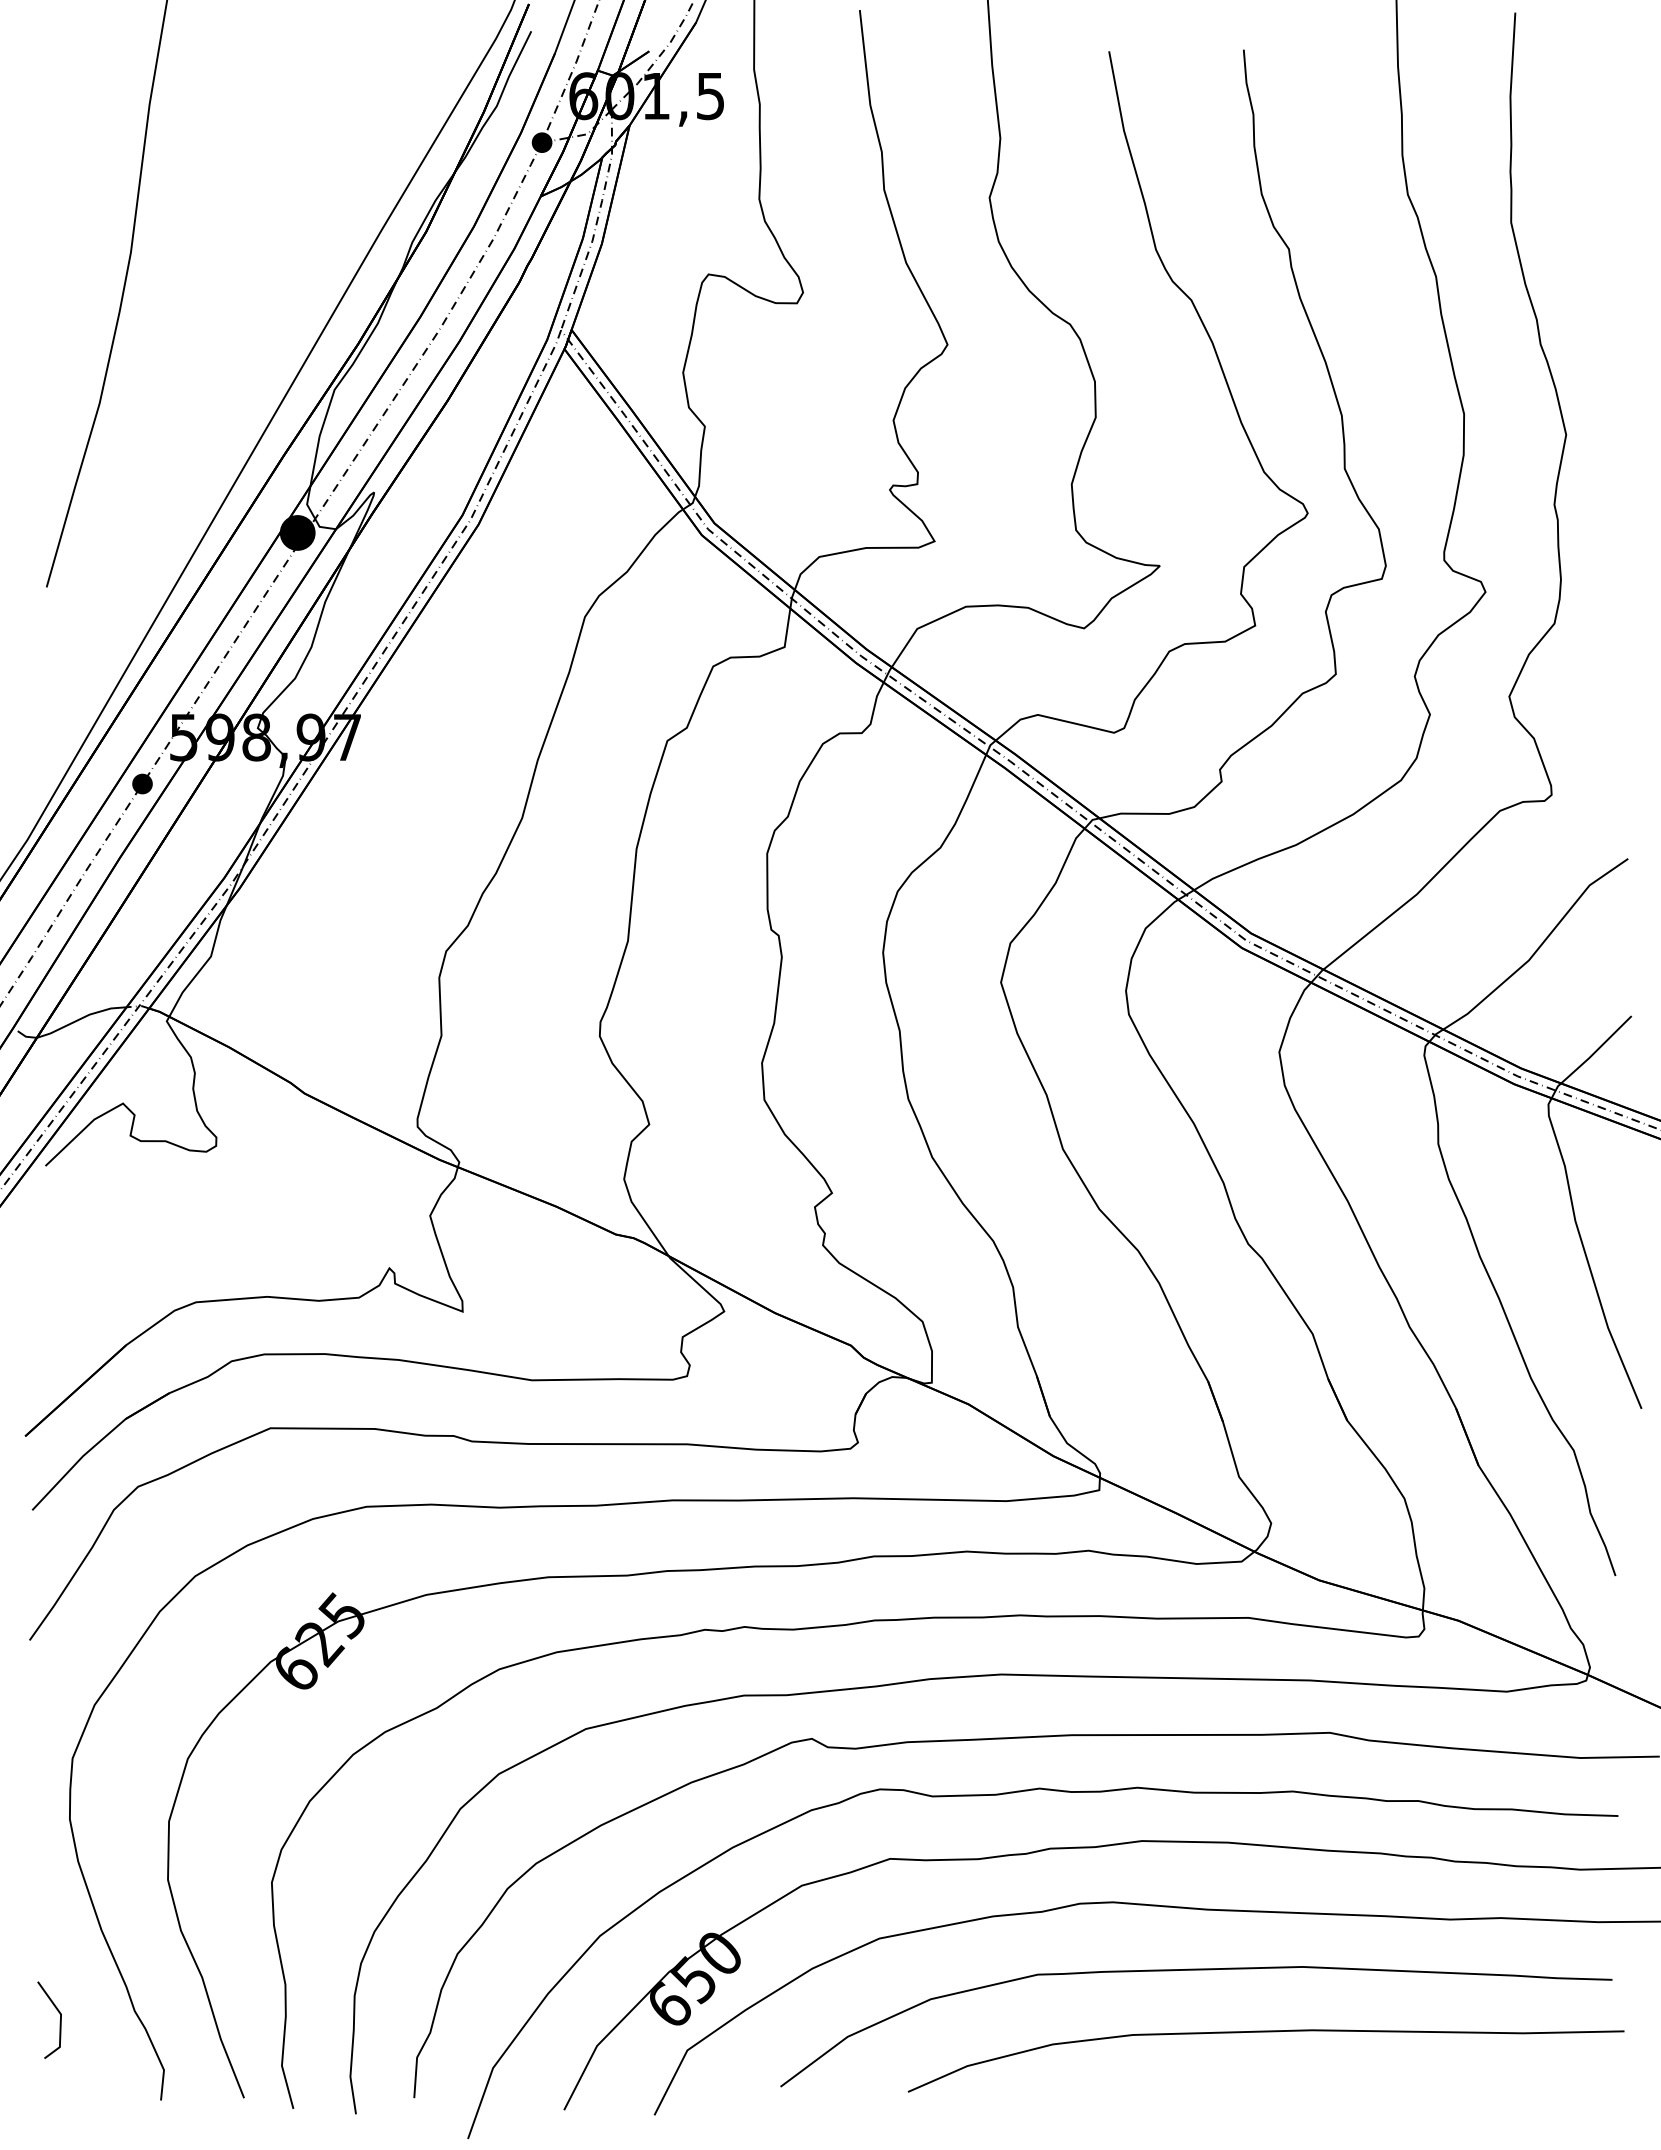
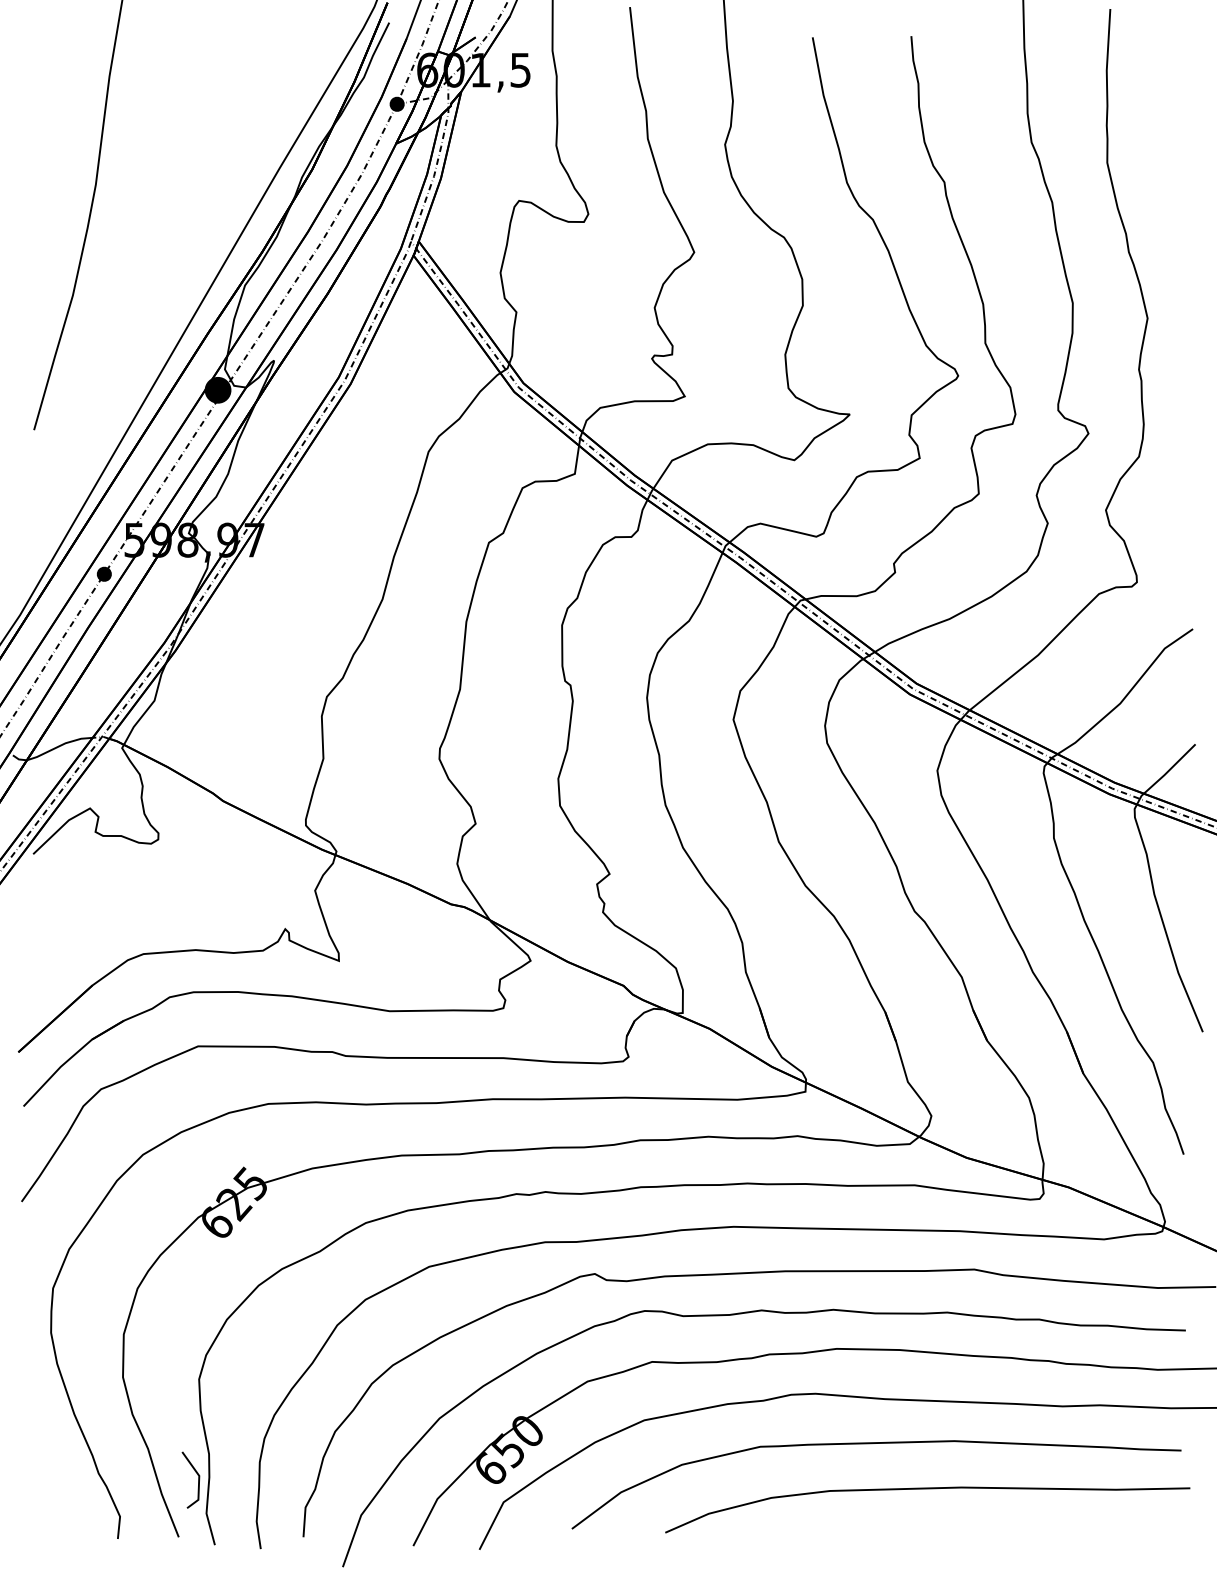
line: (59, 2021) -> (198, 1481), moved

